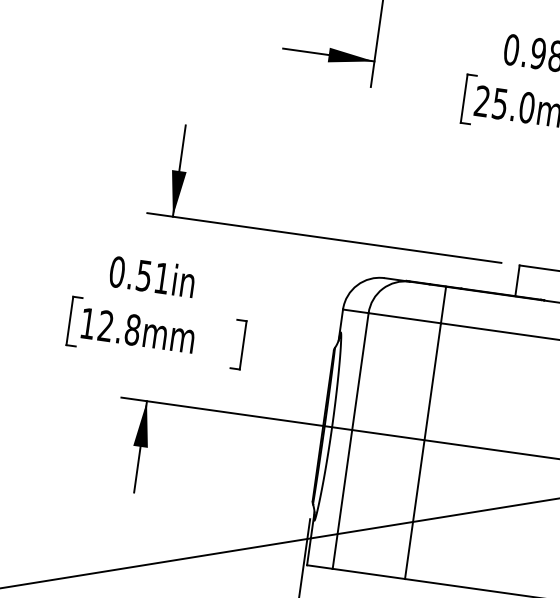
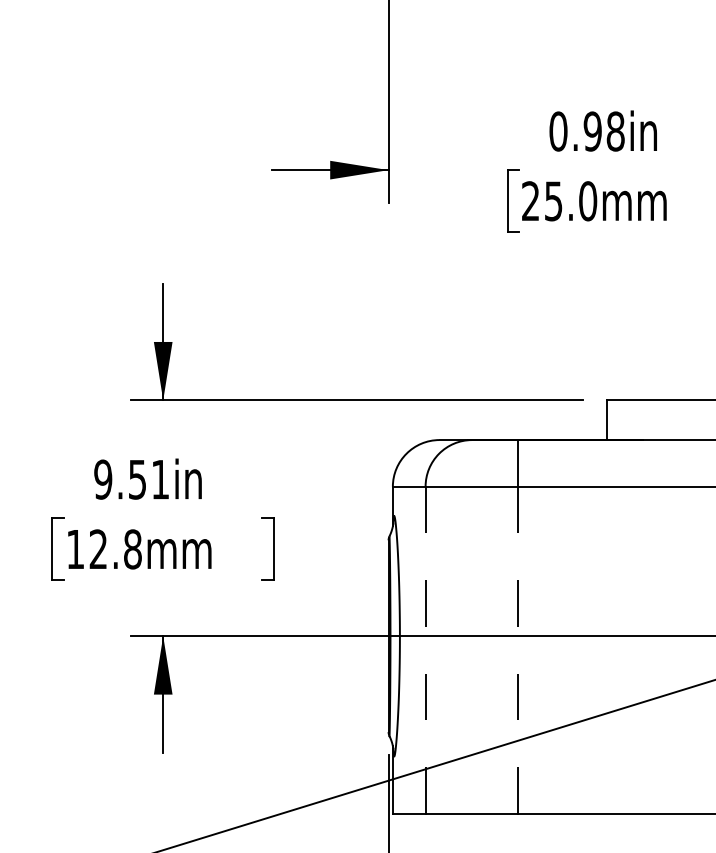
text: (117, 272) -> (103, 479), 0.51in -> 9.51in
line: (350, 441) -> (425, 650), solid -> dashed
line: (423, 451) -> (518, 650), solid -> dashed

